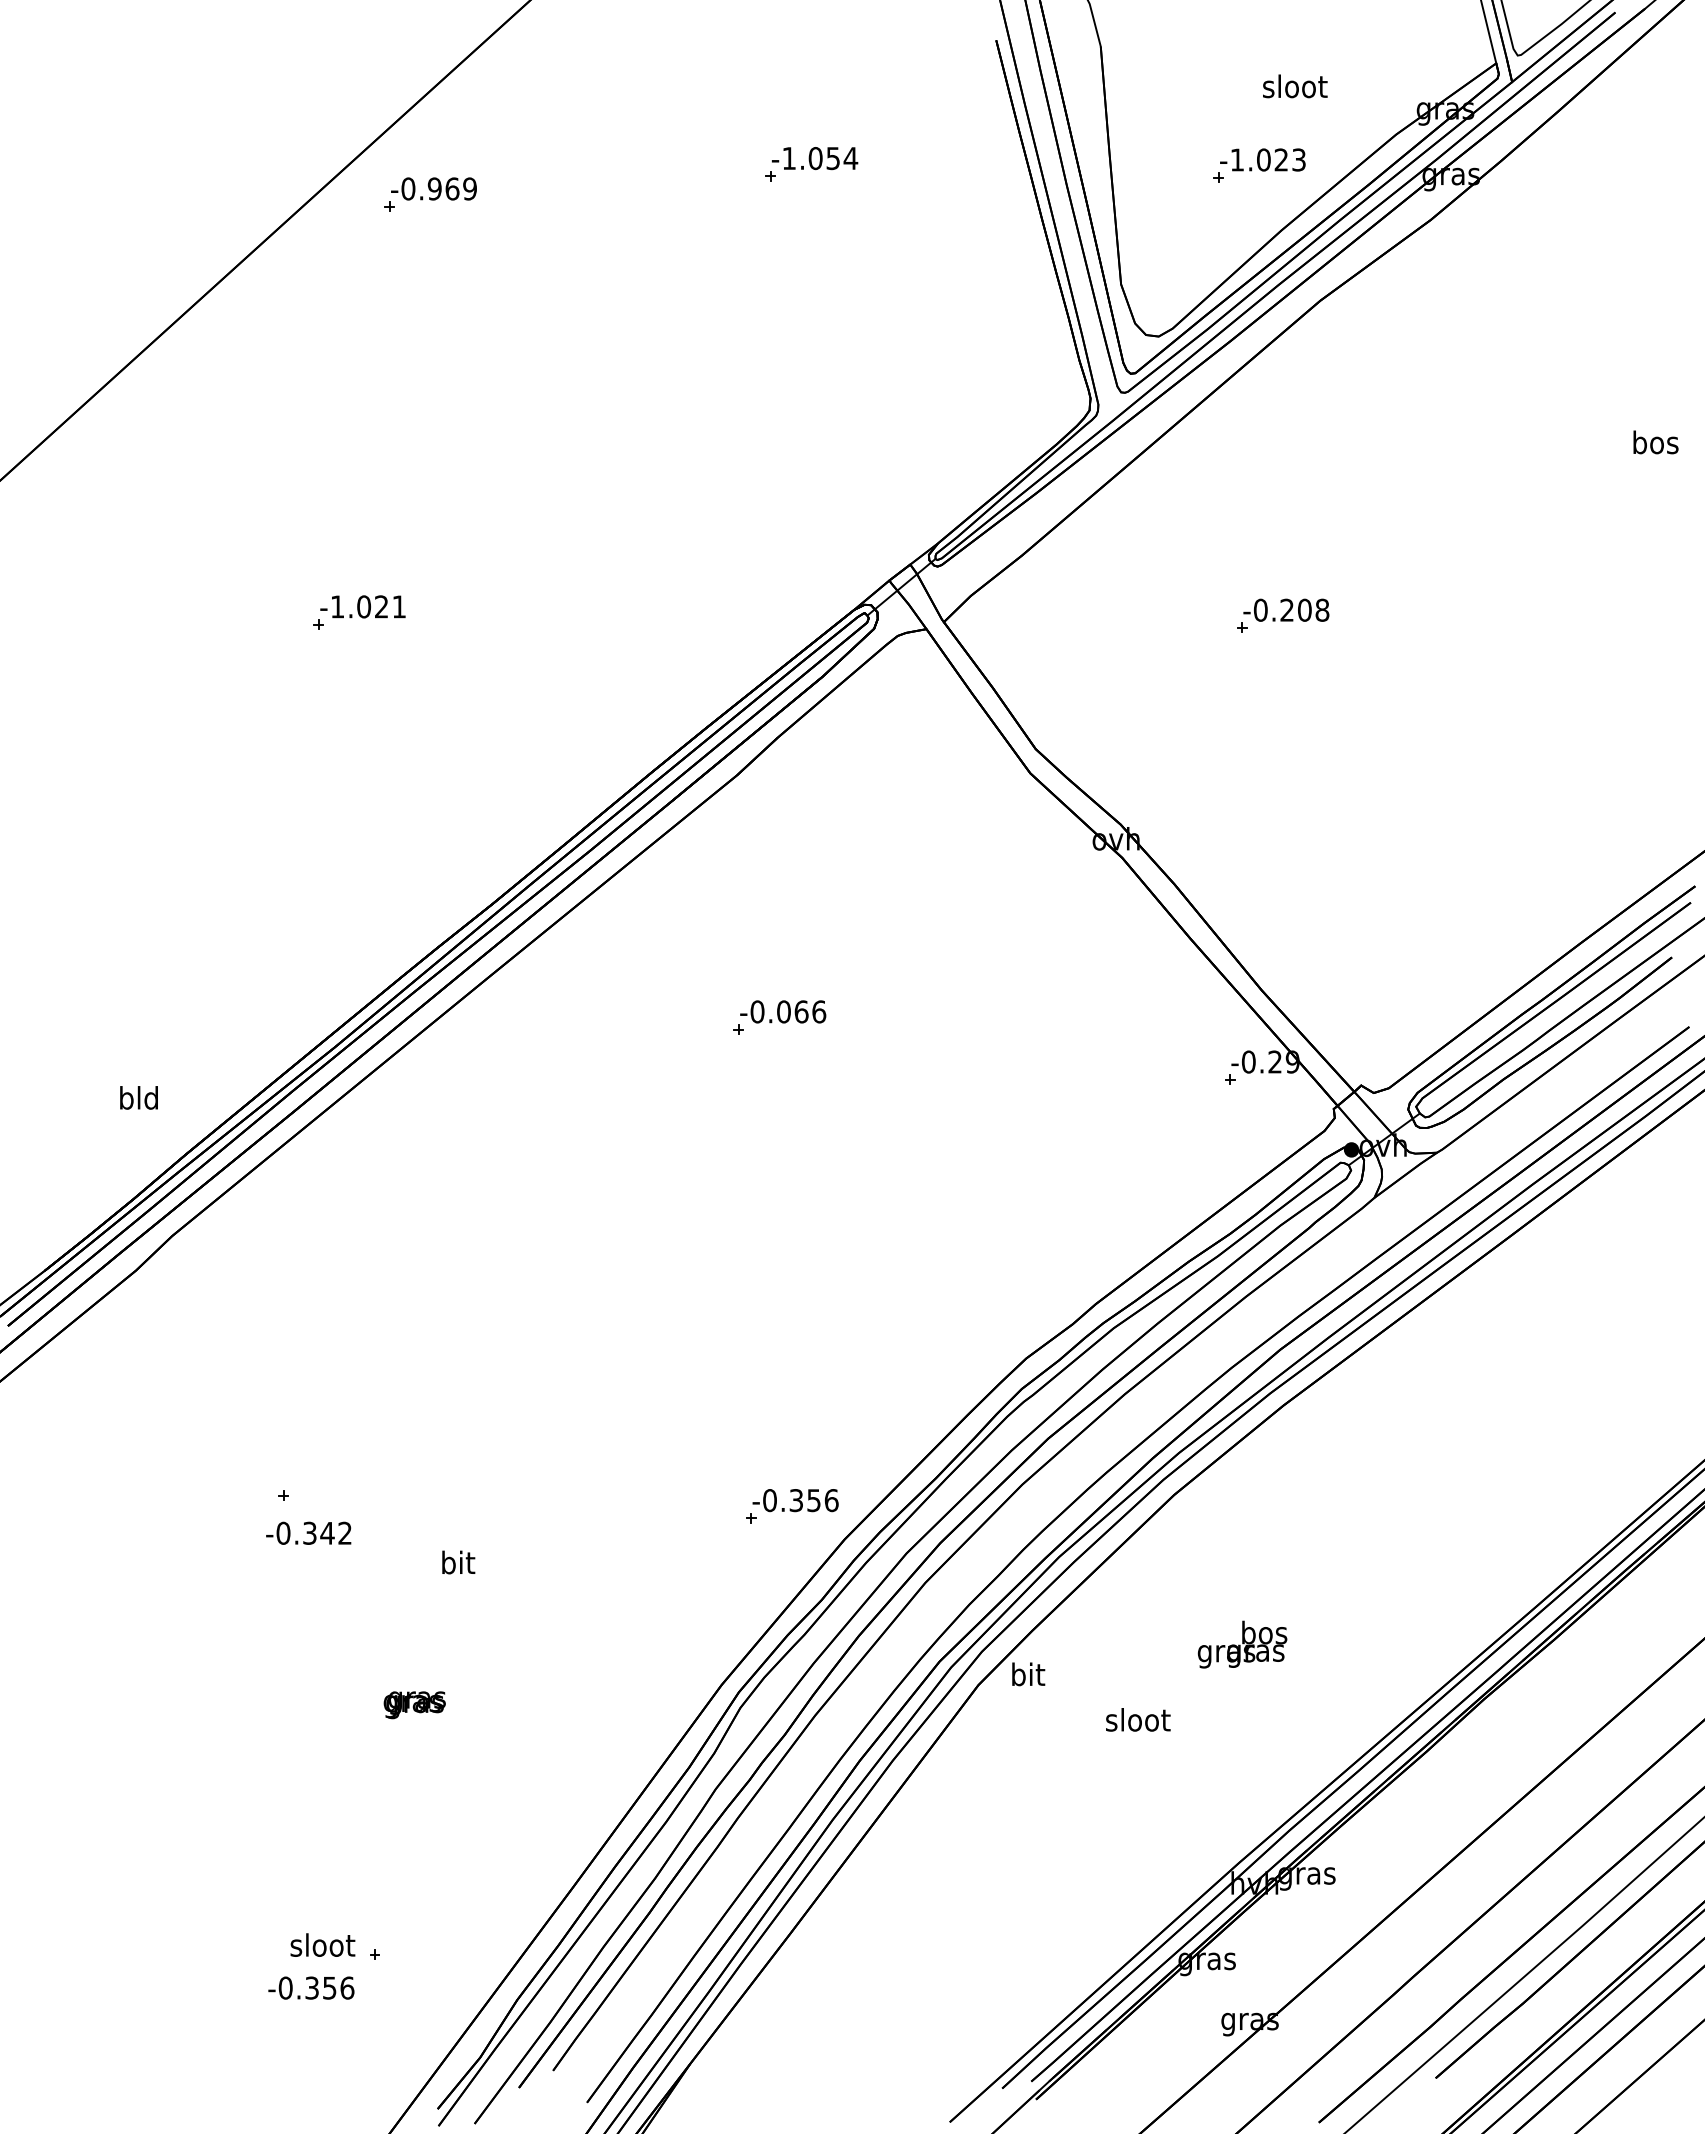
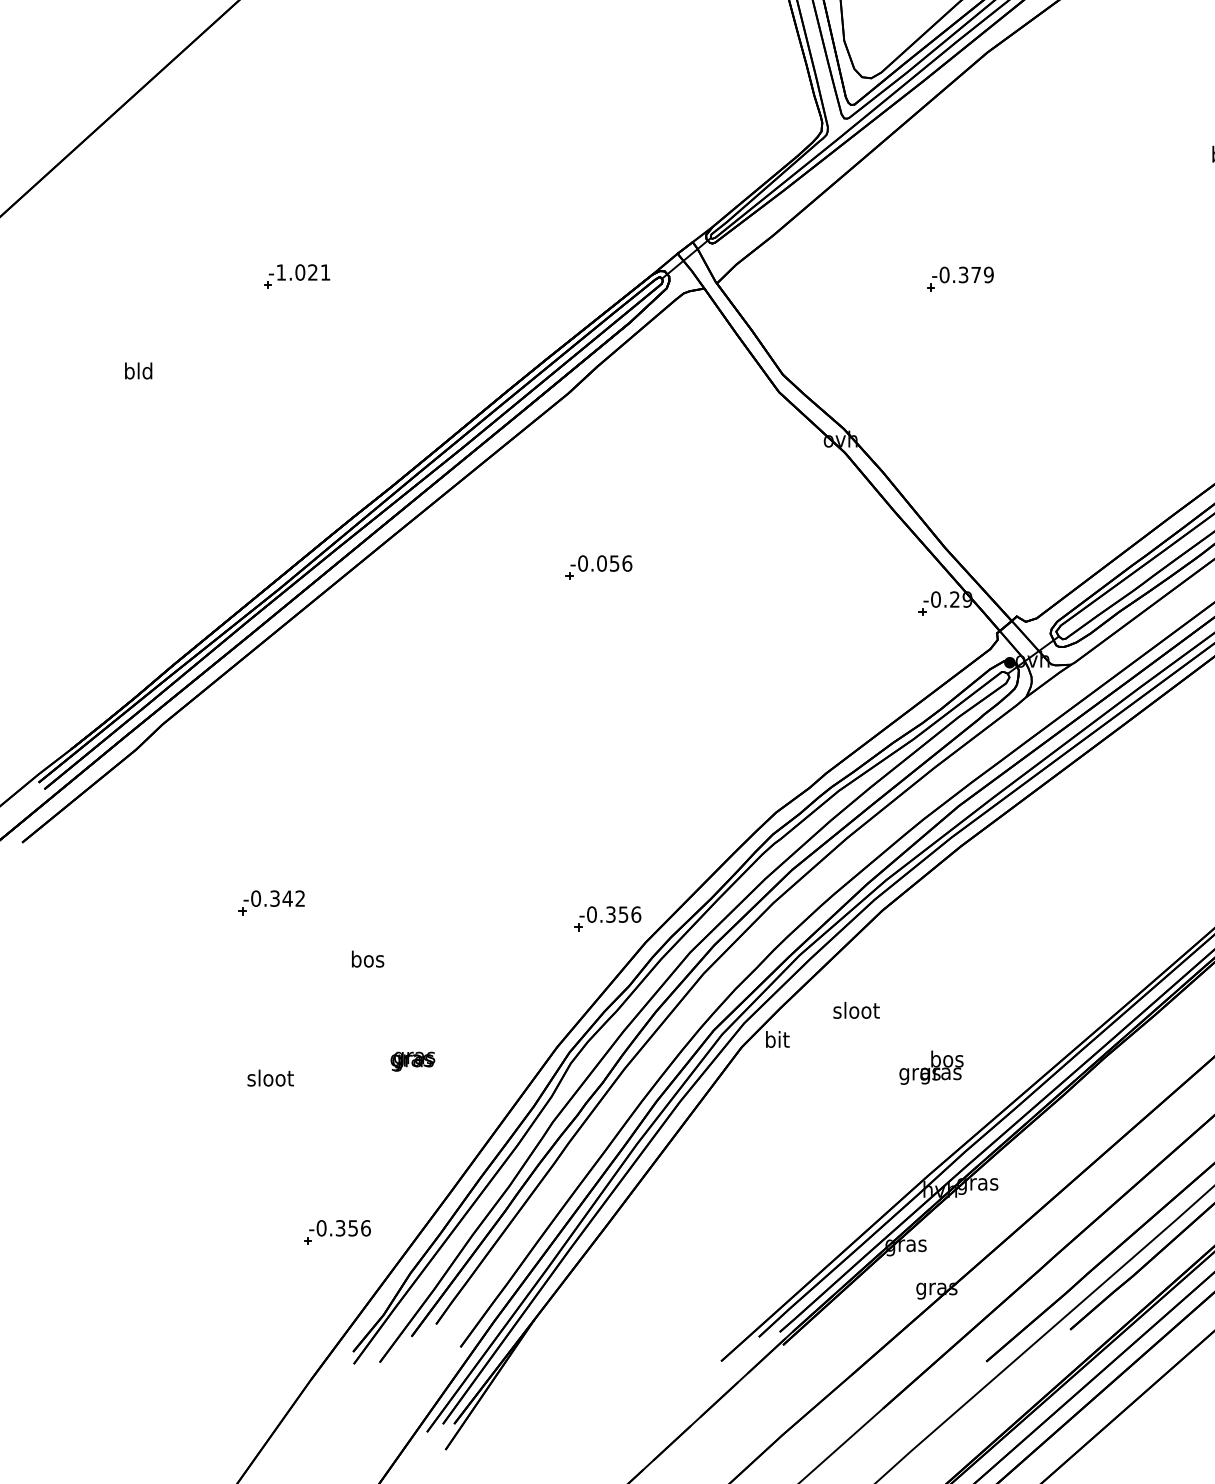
text: (1304, 609) -> (976, 274), -0.208 -> -0.379
text: (801, 1011) -> (614, 563), -0.066 -> -0.056
text: (138, 1097) -> (138, 370), moved
text: (308, 1532) -> (274, 898), moved
text: (457, 1562) -> (367, 959), bit -> bos
text: (1242, 1644) -> (931, 1067), moved
text: (414, 1705) -> (412, 1061), moved
text: (1138, 1719) -> (856, 1010), moved
text: (322, 1944) -> (270, 1077), moved
text: (311, 1987) -> (340, 1227), moved

